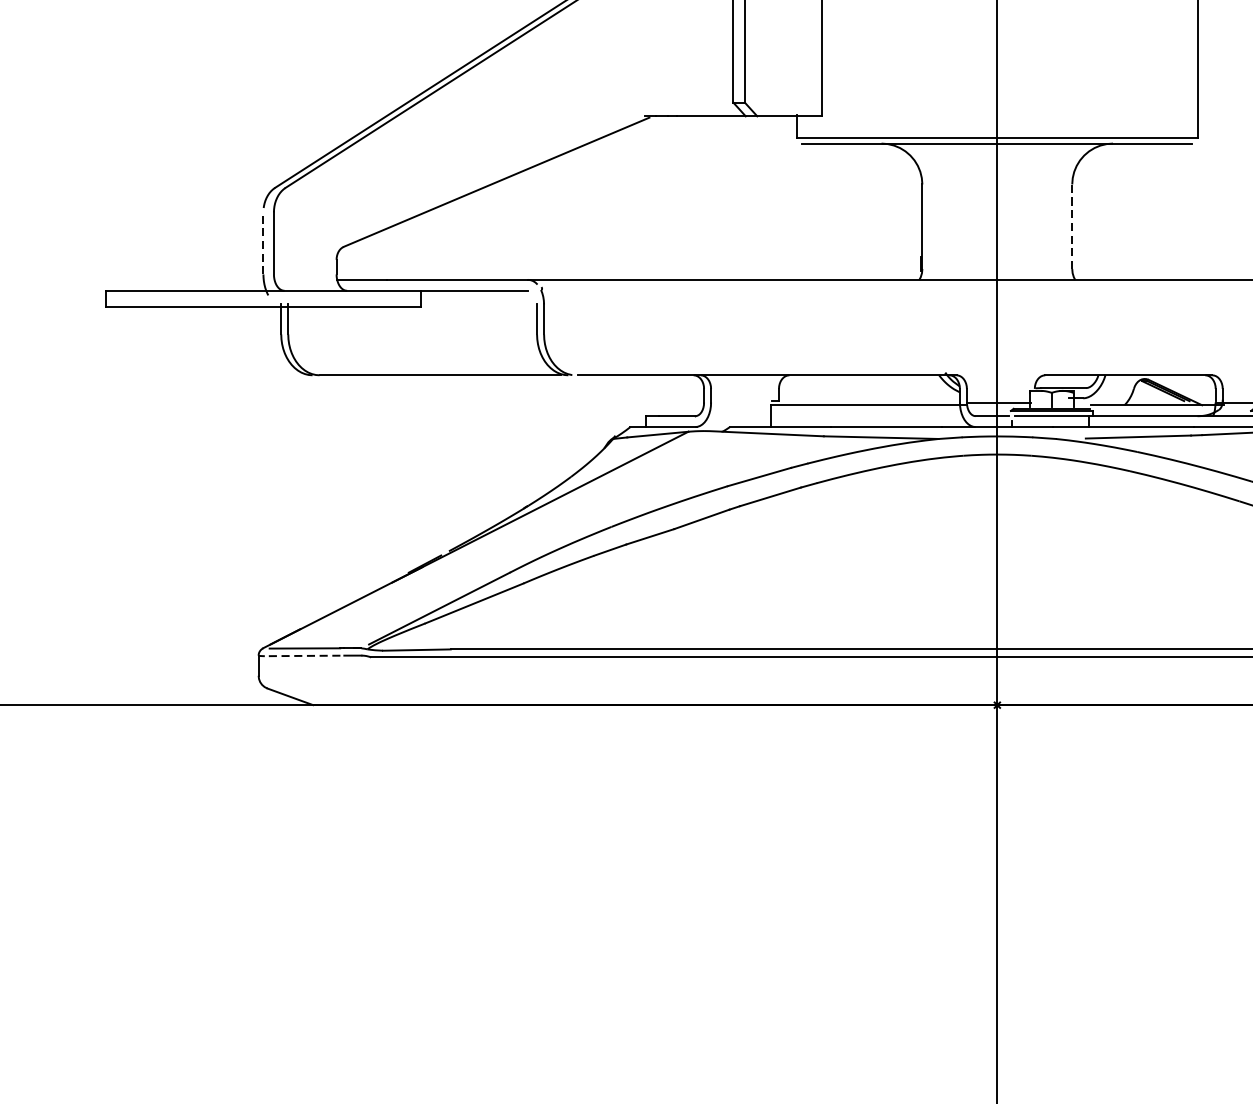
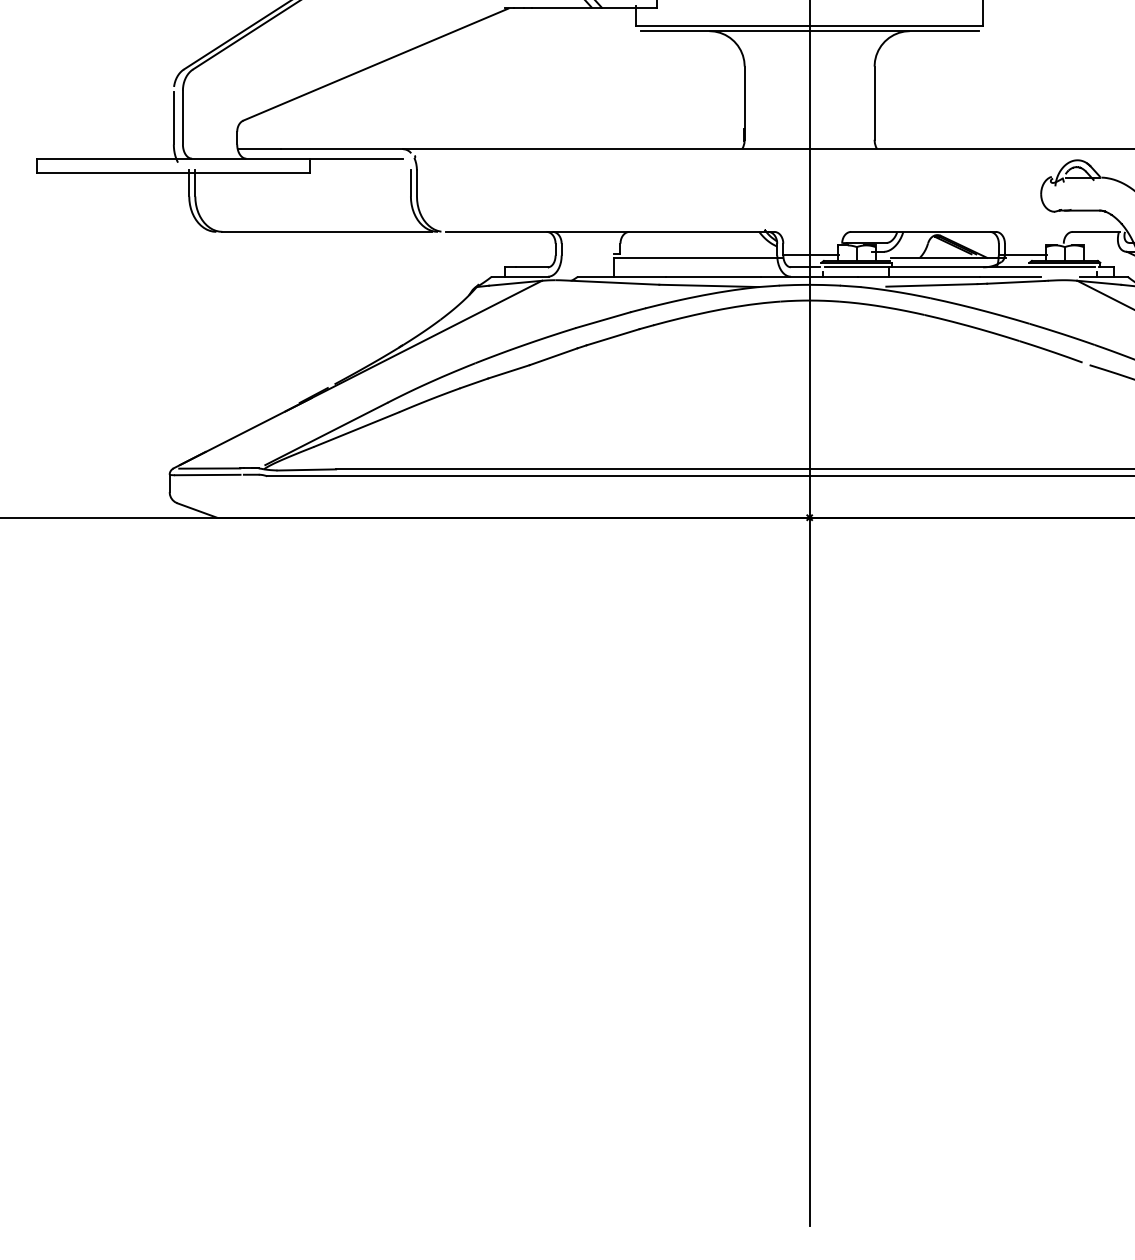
line: (1072, 227) -> (874, 103), dashed -> solid
line: (263, 243) -> (173, 117), dashed -> solid
line: (302, 656) -> (207, 475), dashed -> solid

